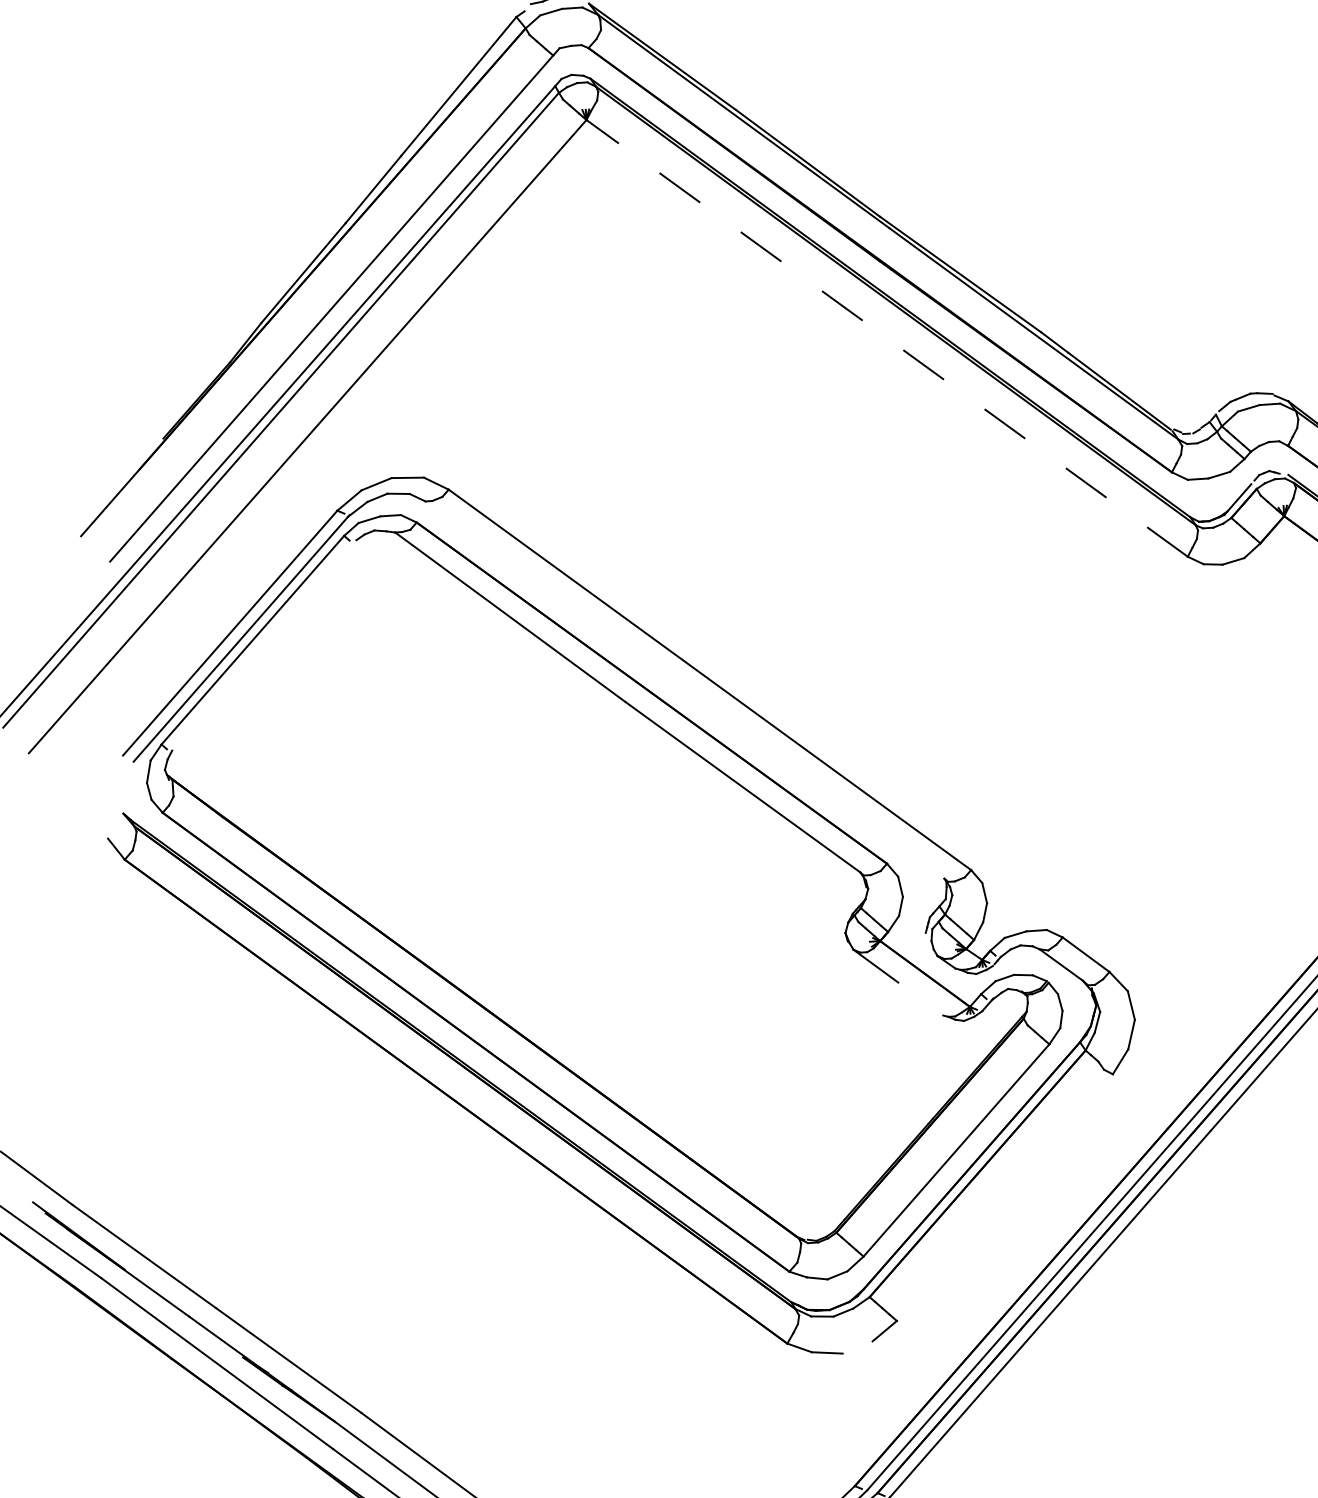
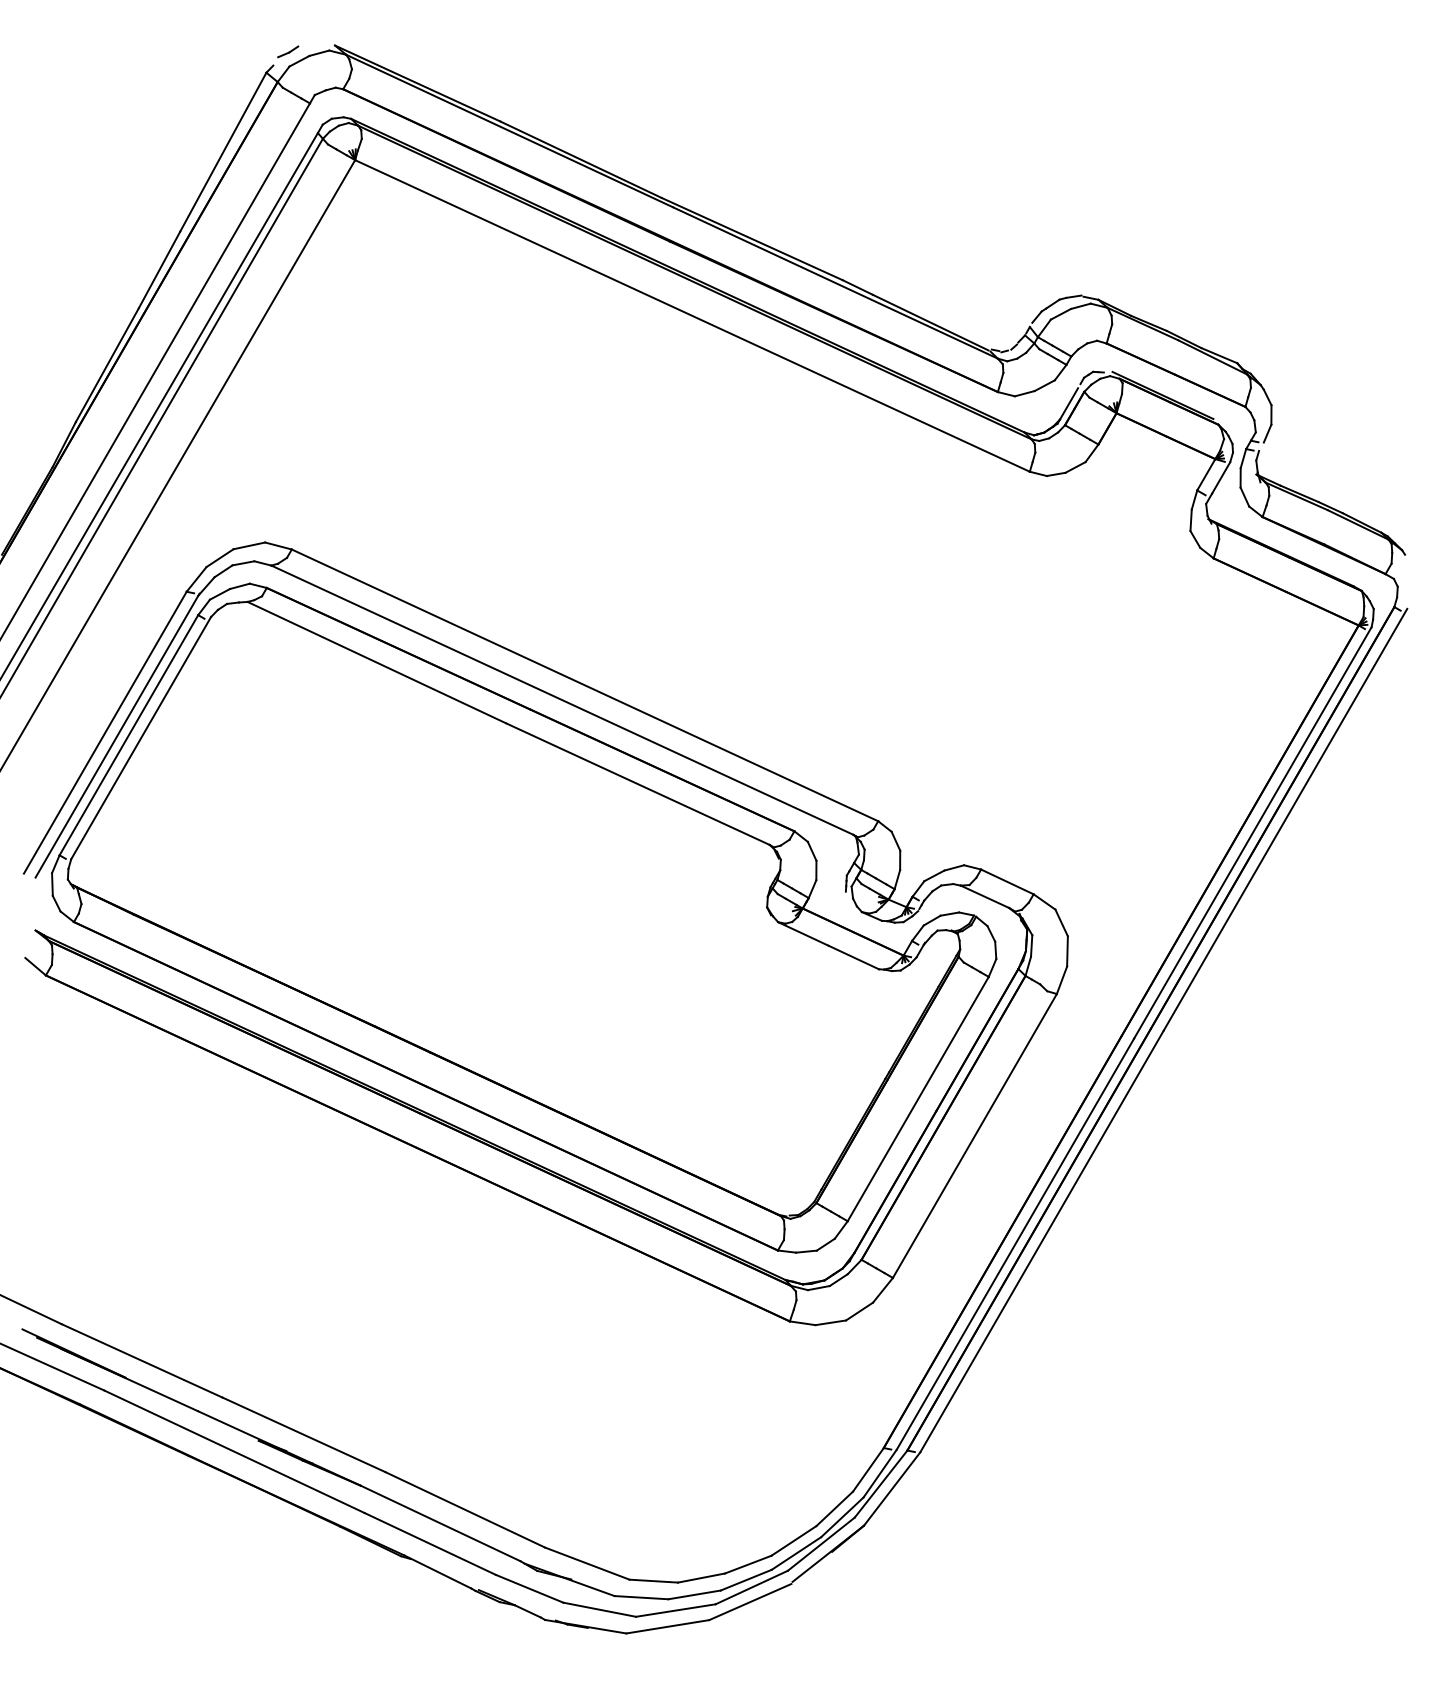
line: (887, 337) -> (692, 315), dashed -> solid
line: (264, 645) -> (141, 738), added
line: (685, 689) -> (562, 699), added
line: (920, 998) -> (853, 957), added
line: (1004, 1197) -> (974, 1135), added
line: (857, 1347) -> (859, 1311), added

